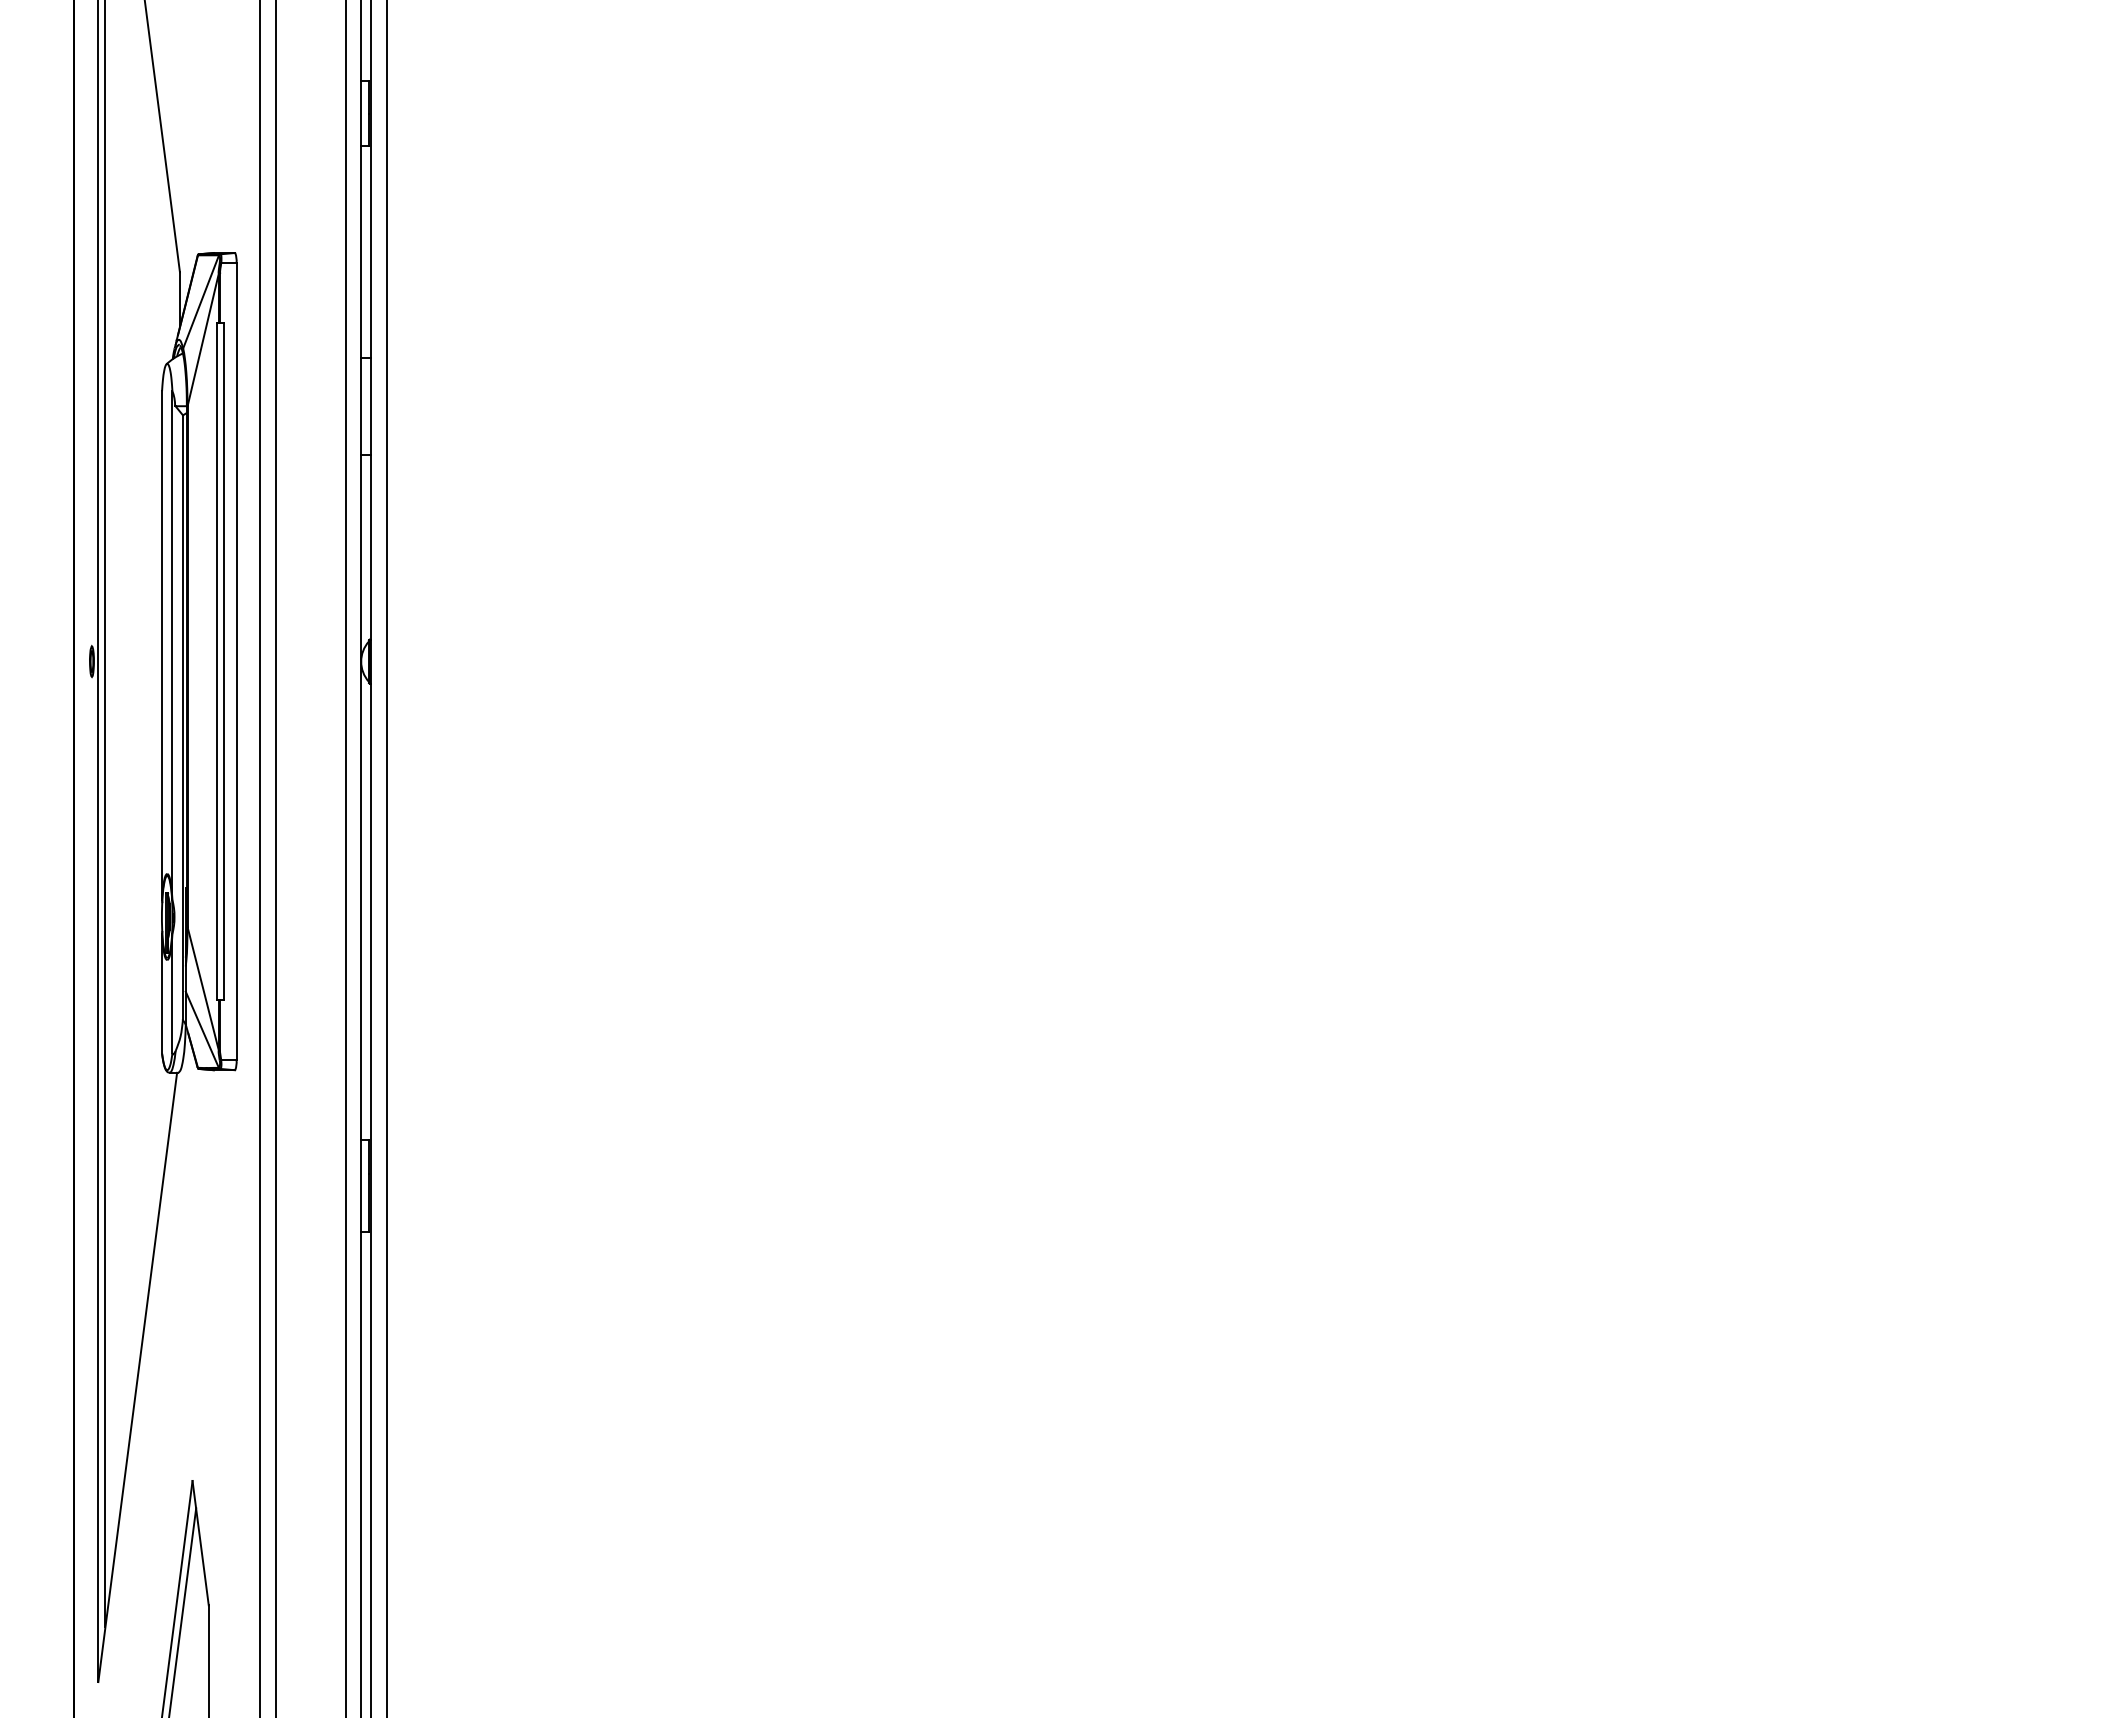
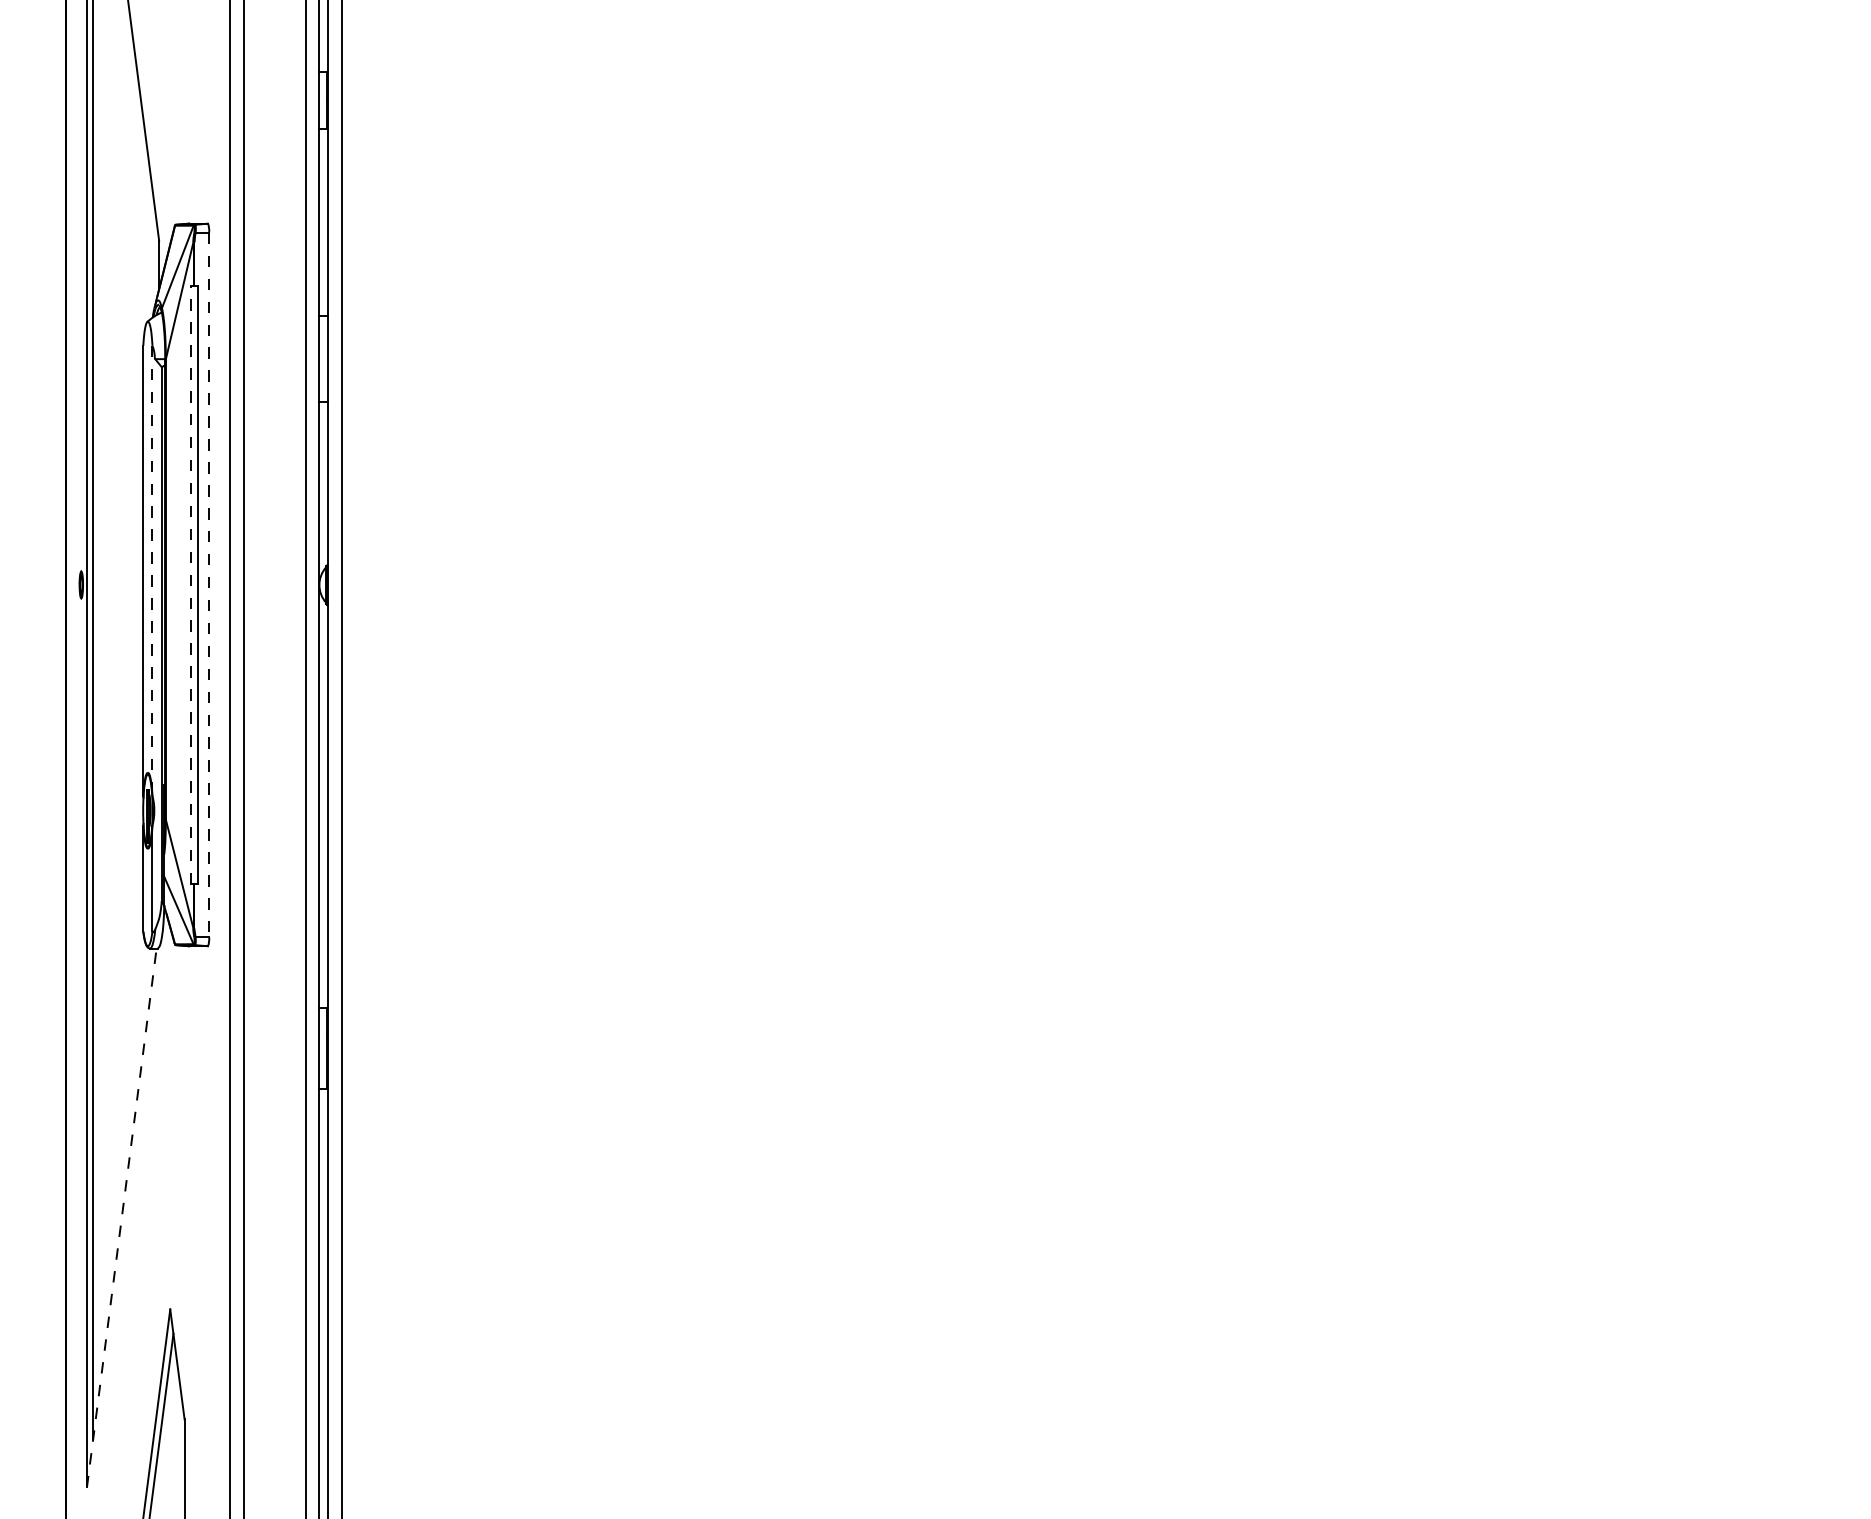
line: (172, 645) -> (152, 570), solid -> dashed
line: (216, 661) -> (191, 584), solid -> dashed
line: (236, 662) -> (209, 585), solid -> dashed
line: (137, 1376) -> (121, 1217), solid -> dashed

